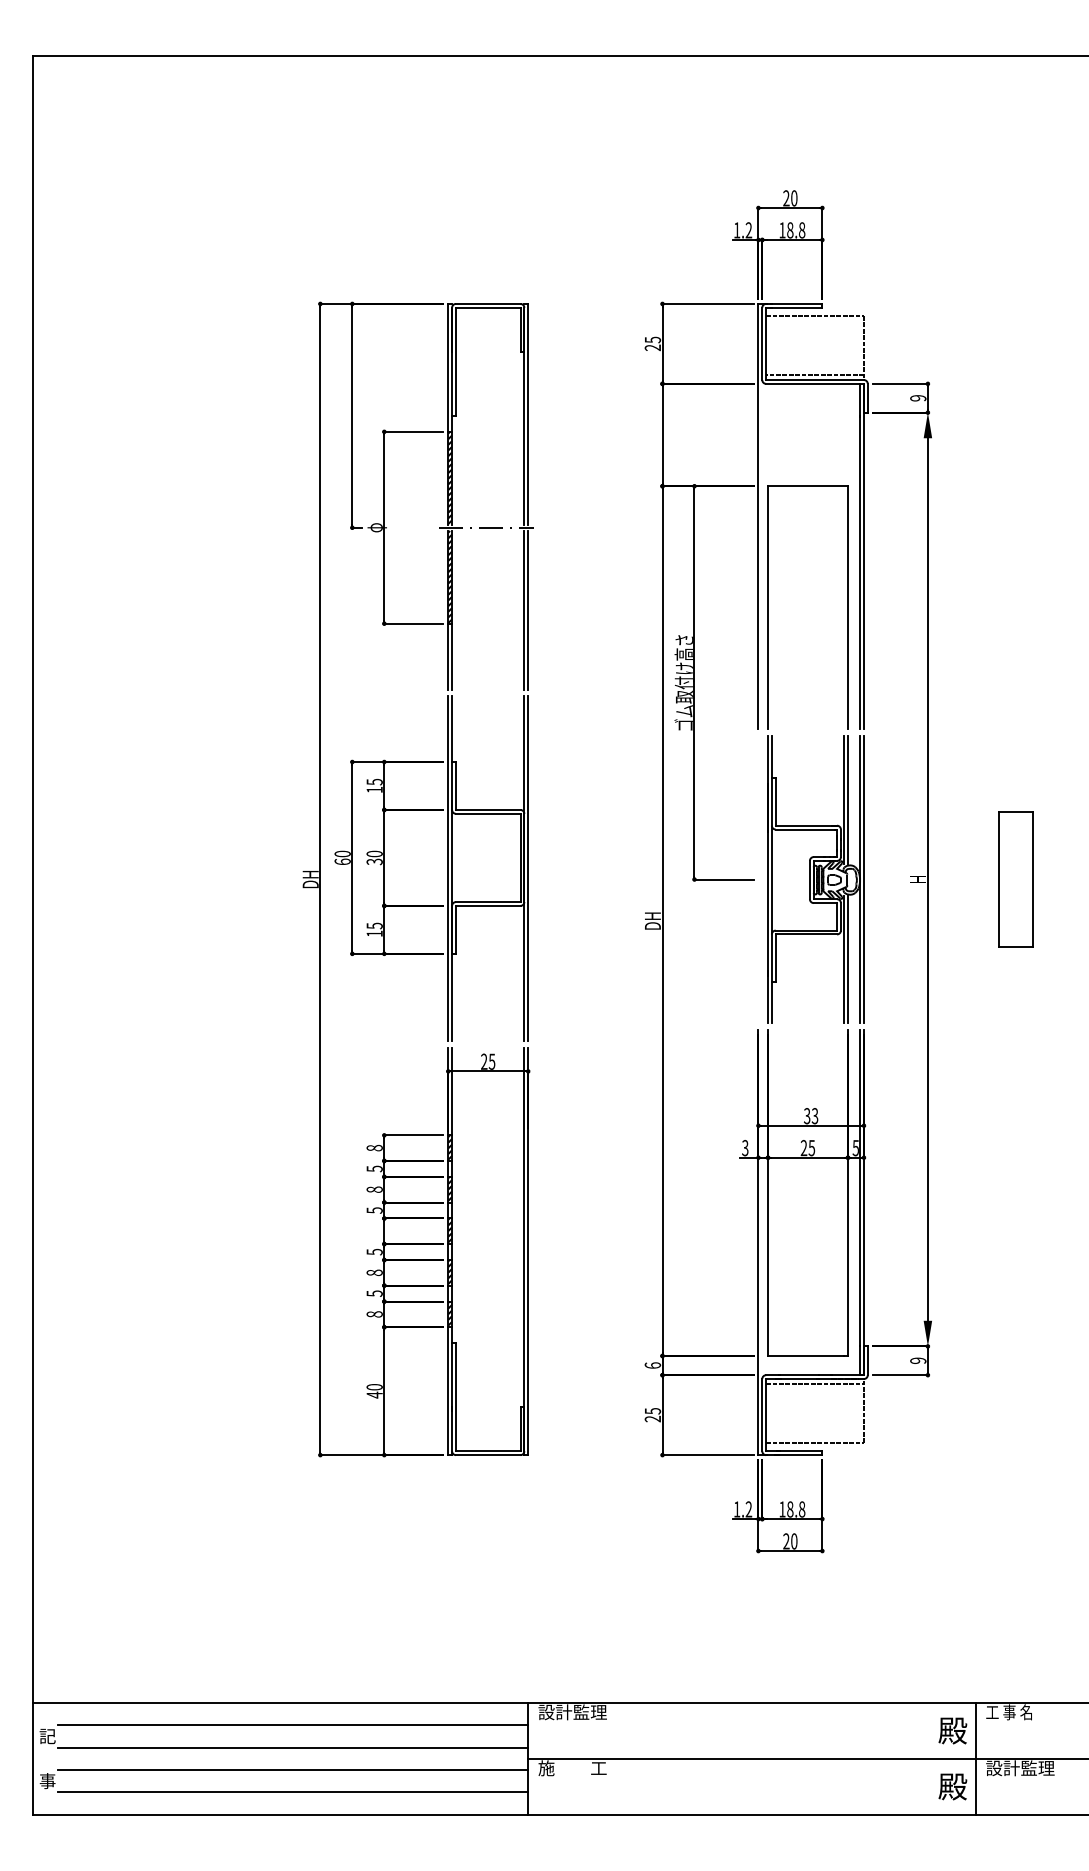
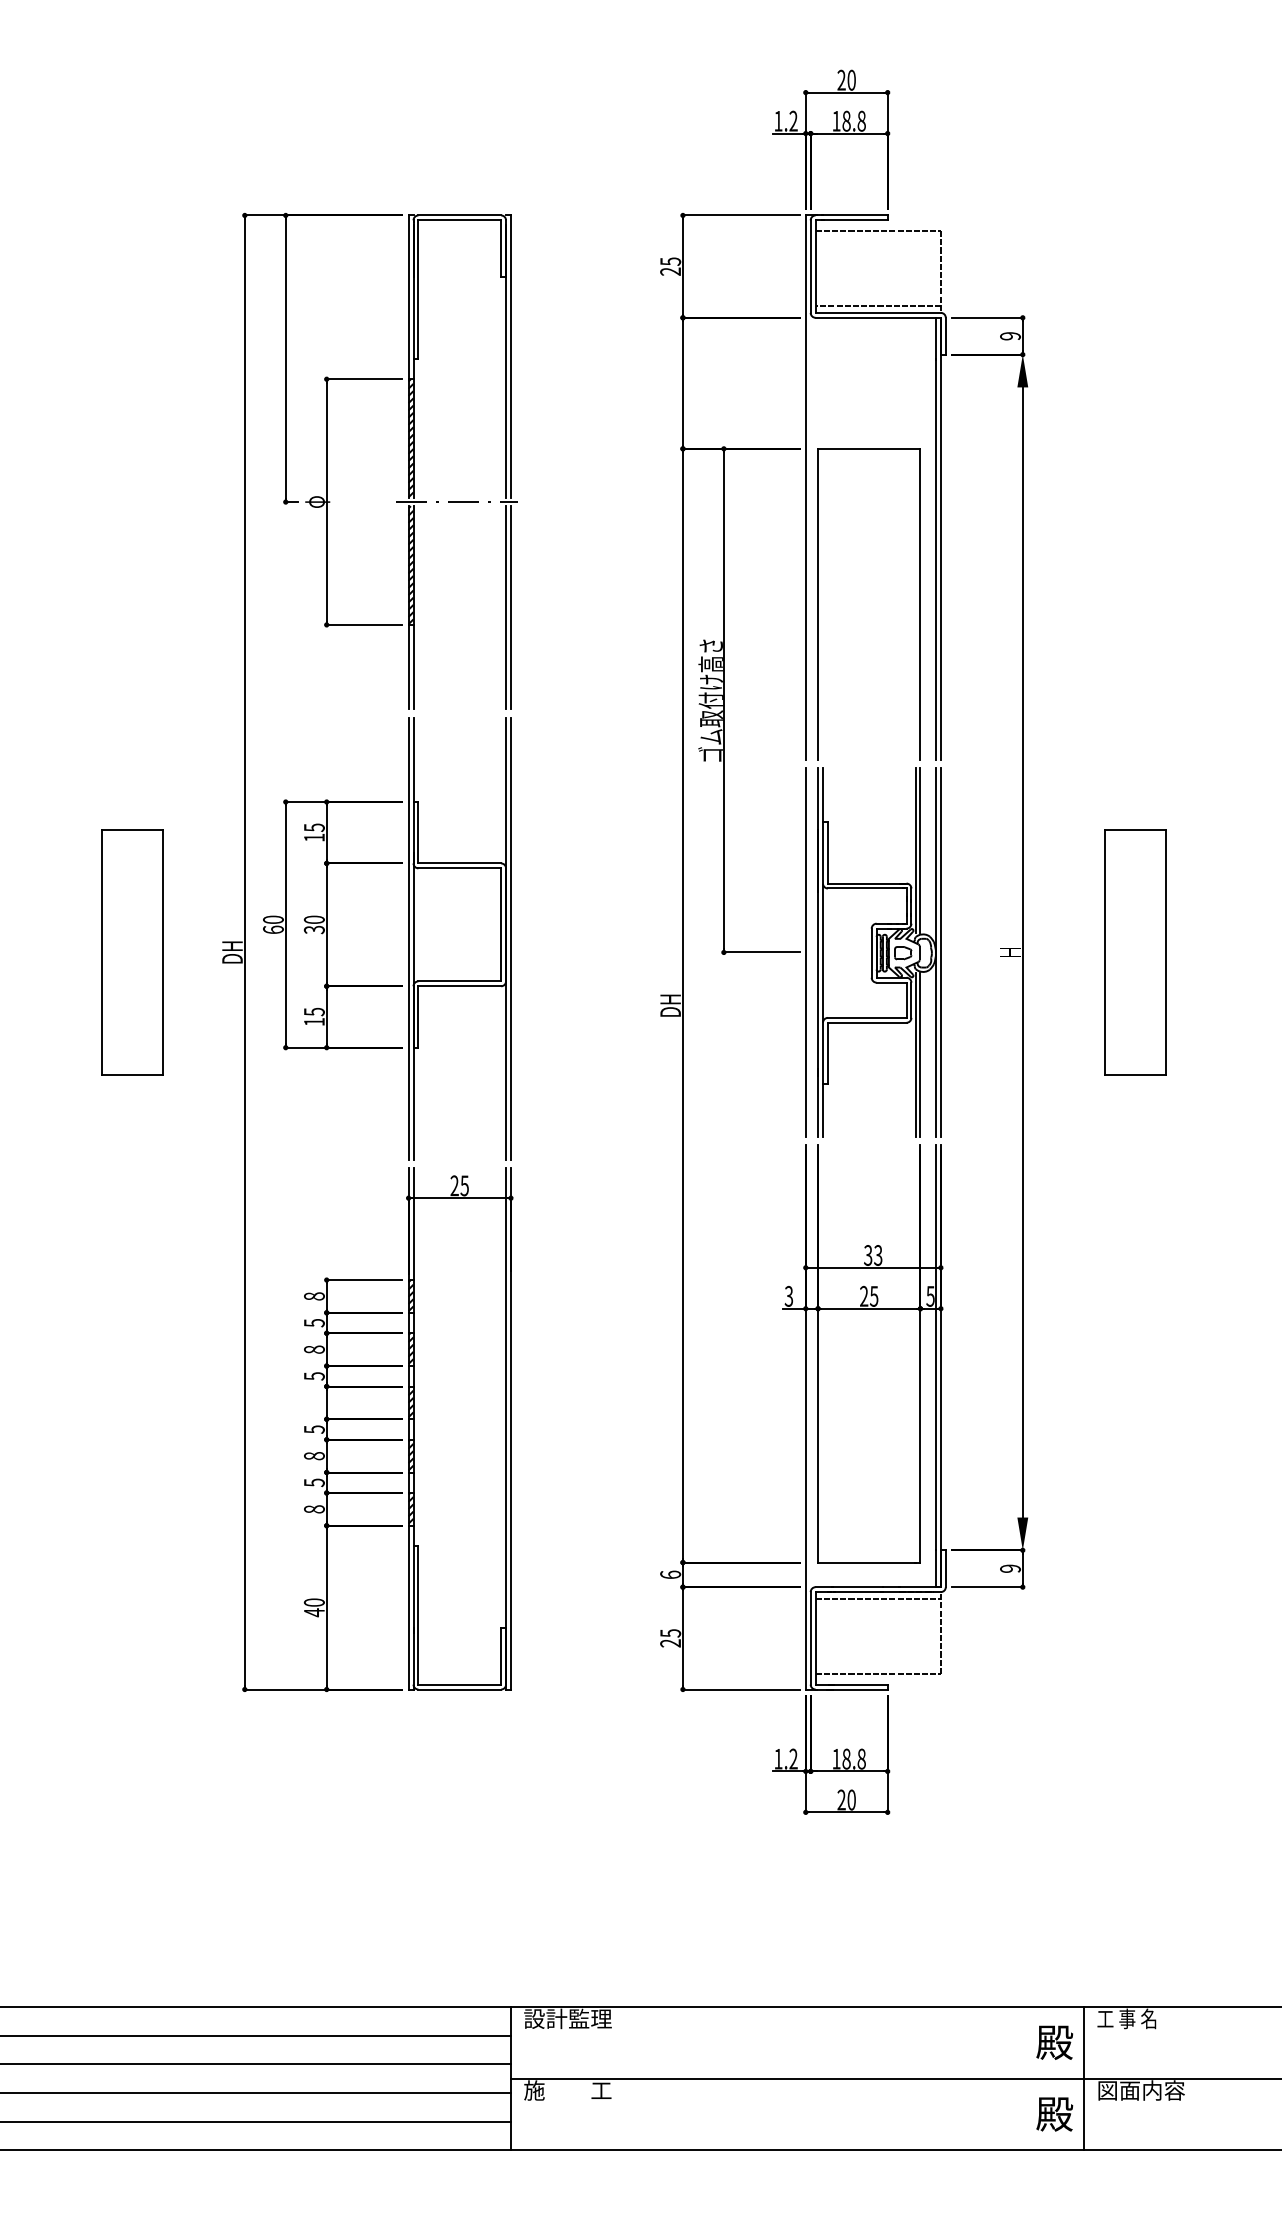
part: (231, 879) -> (131, 952), added
line: (758, 879) -> (805, 952), added
part: (1015, 879) -> (1134, 952), size x1.43
text: (1020, 1768) -> (1141, 2090), 設計監理 -> 図面内容

